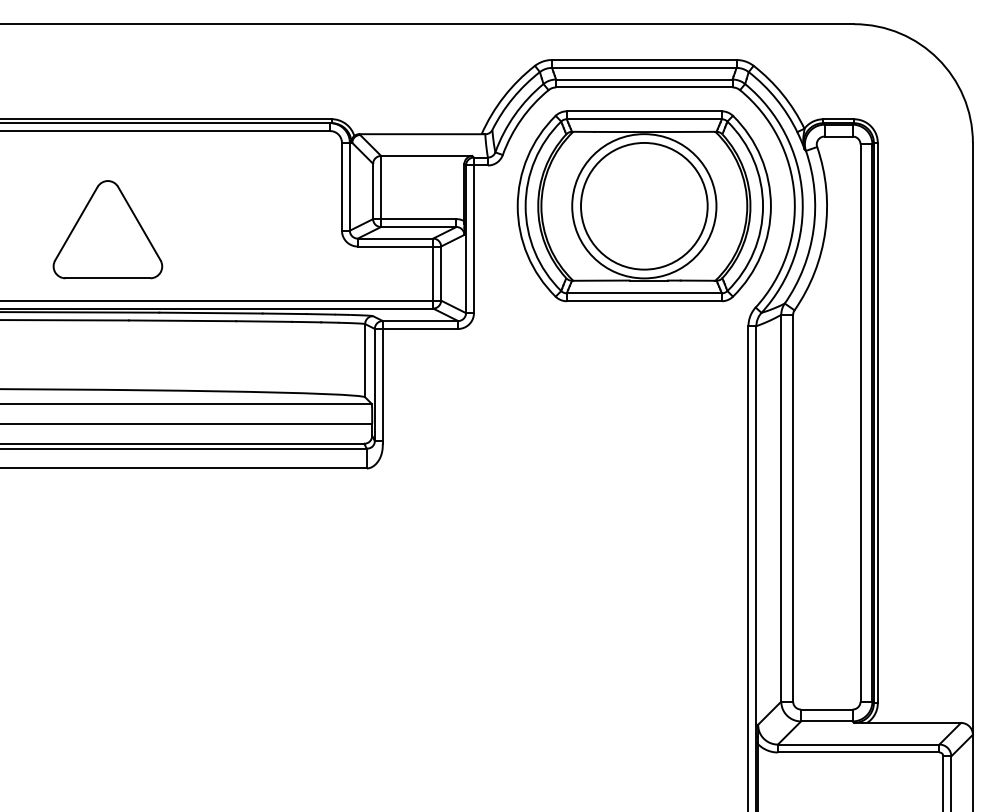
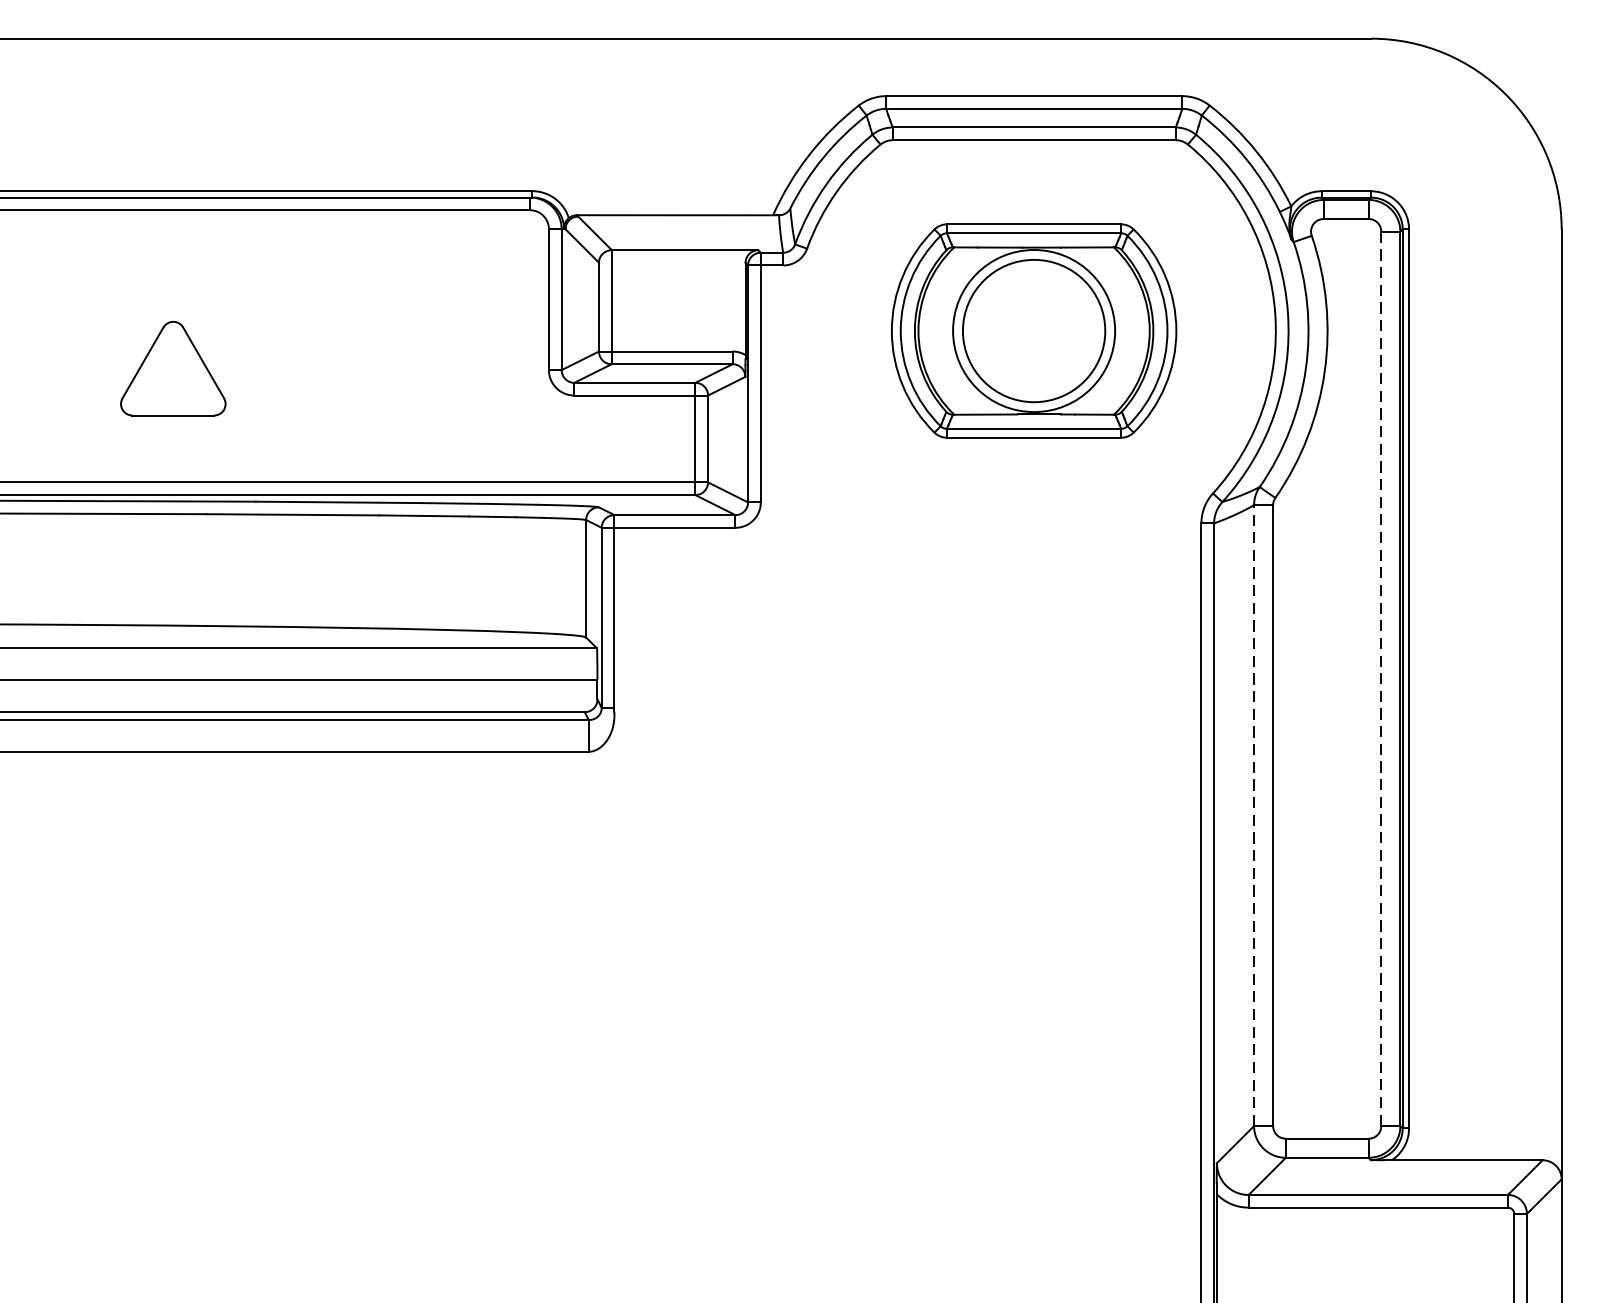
part: (643, 206) -> (1032, 331), size x0.7
part: (107, 229) -> (172, 368), size x0.6
line: (860, 423) -> (1381, 679), solid -> dashed
line: (781, 507) -> (1254, 814), solid -> dashed

